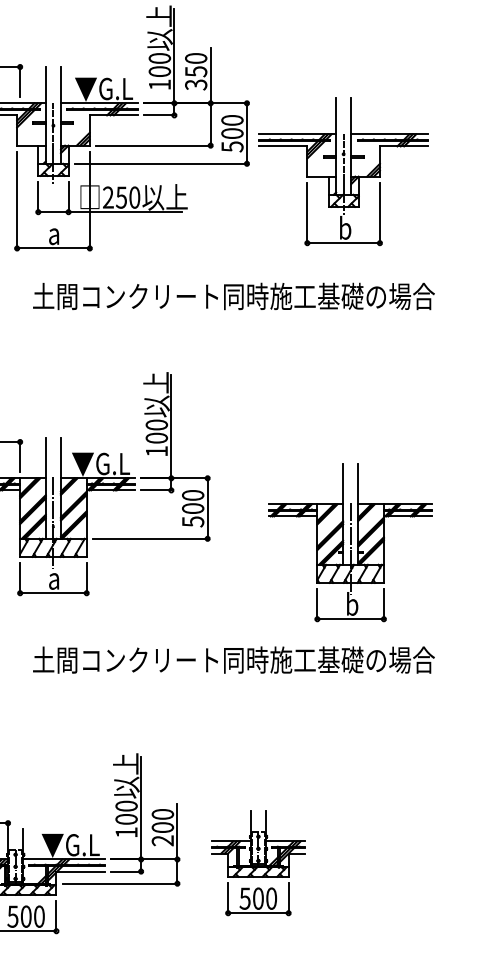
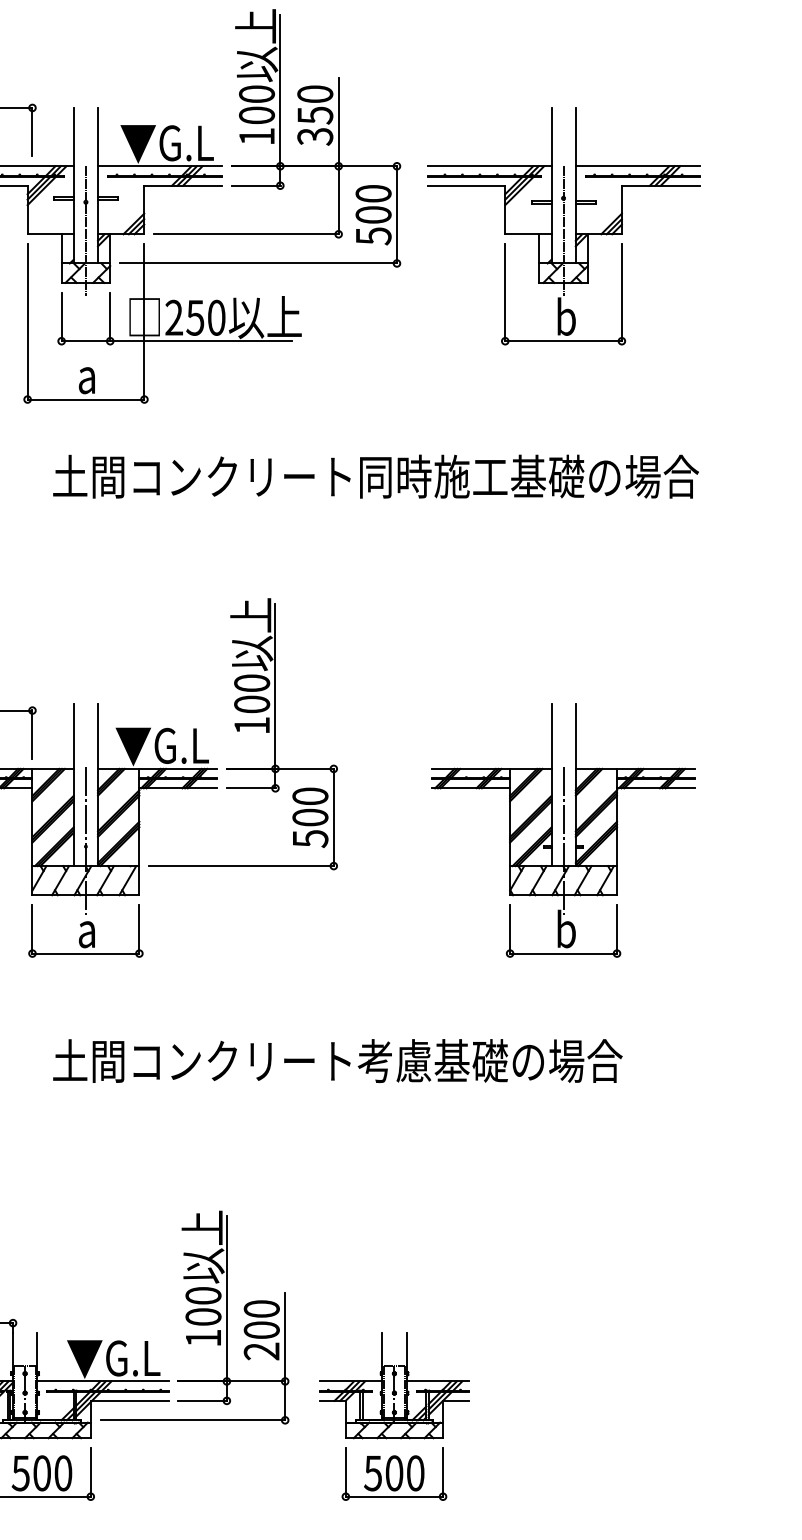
part: (343, 171) -> (563, 226), moved
part: (350, 542) -> (563, 830), moved
text: (328, 659) -> (527, 1060), 土間コンクリート同時施工基礎の場合 -> 土間コンクリート考慮基礎の場合
part: (258, 863) -> (394, 1416), moved

